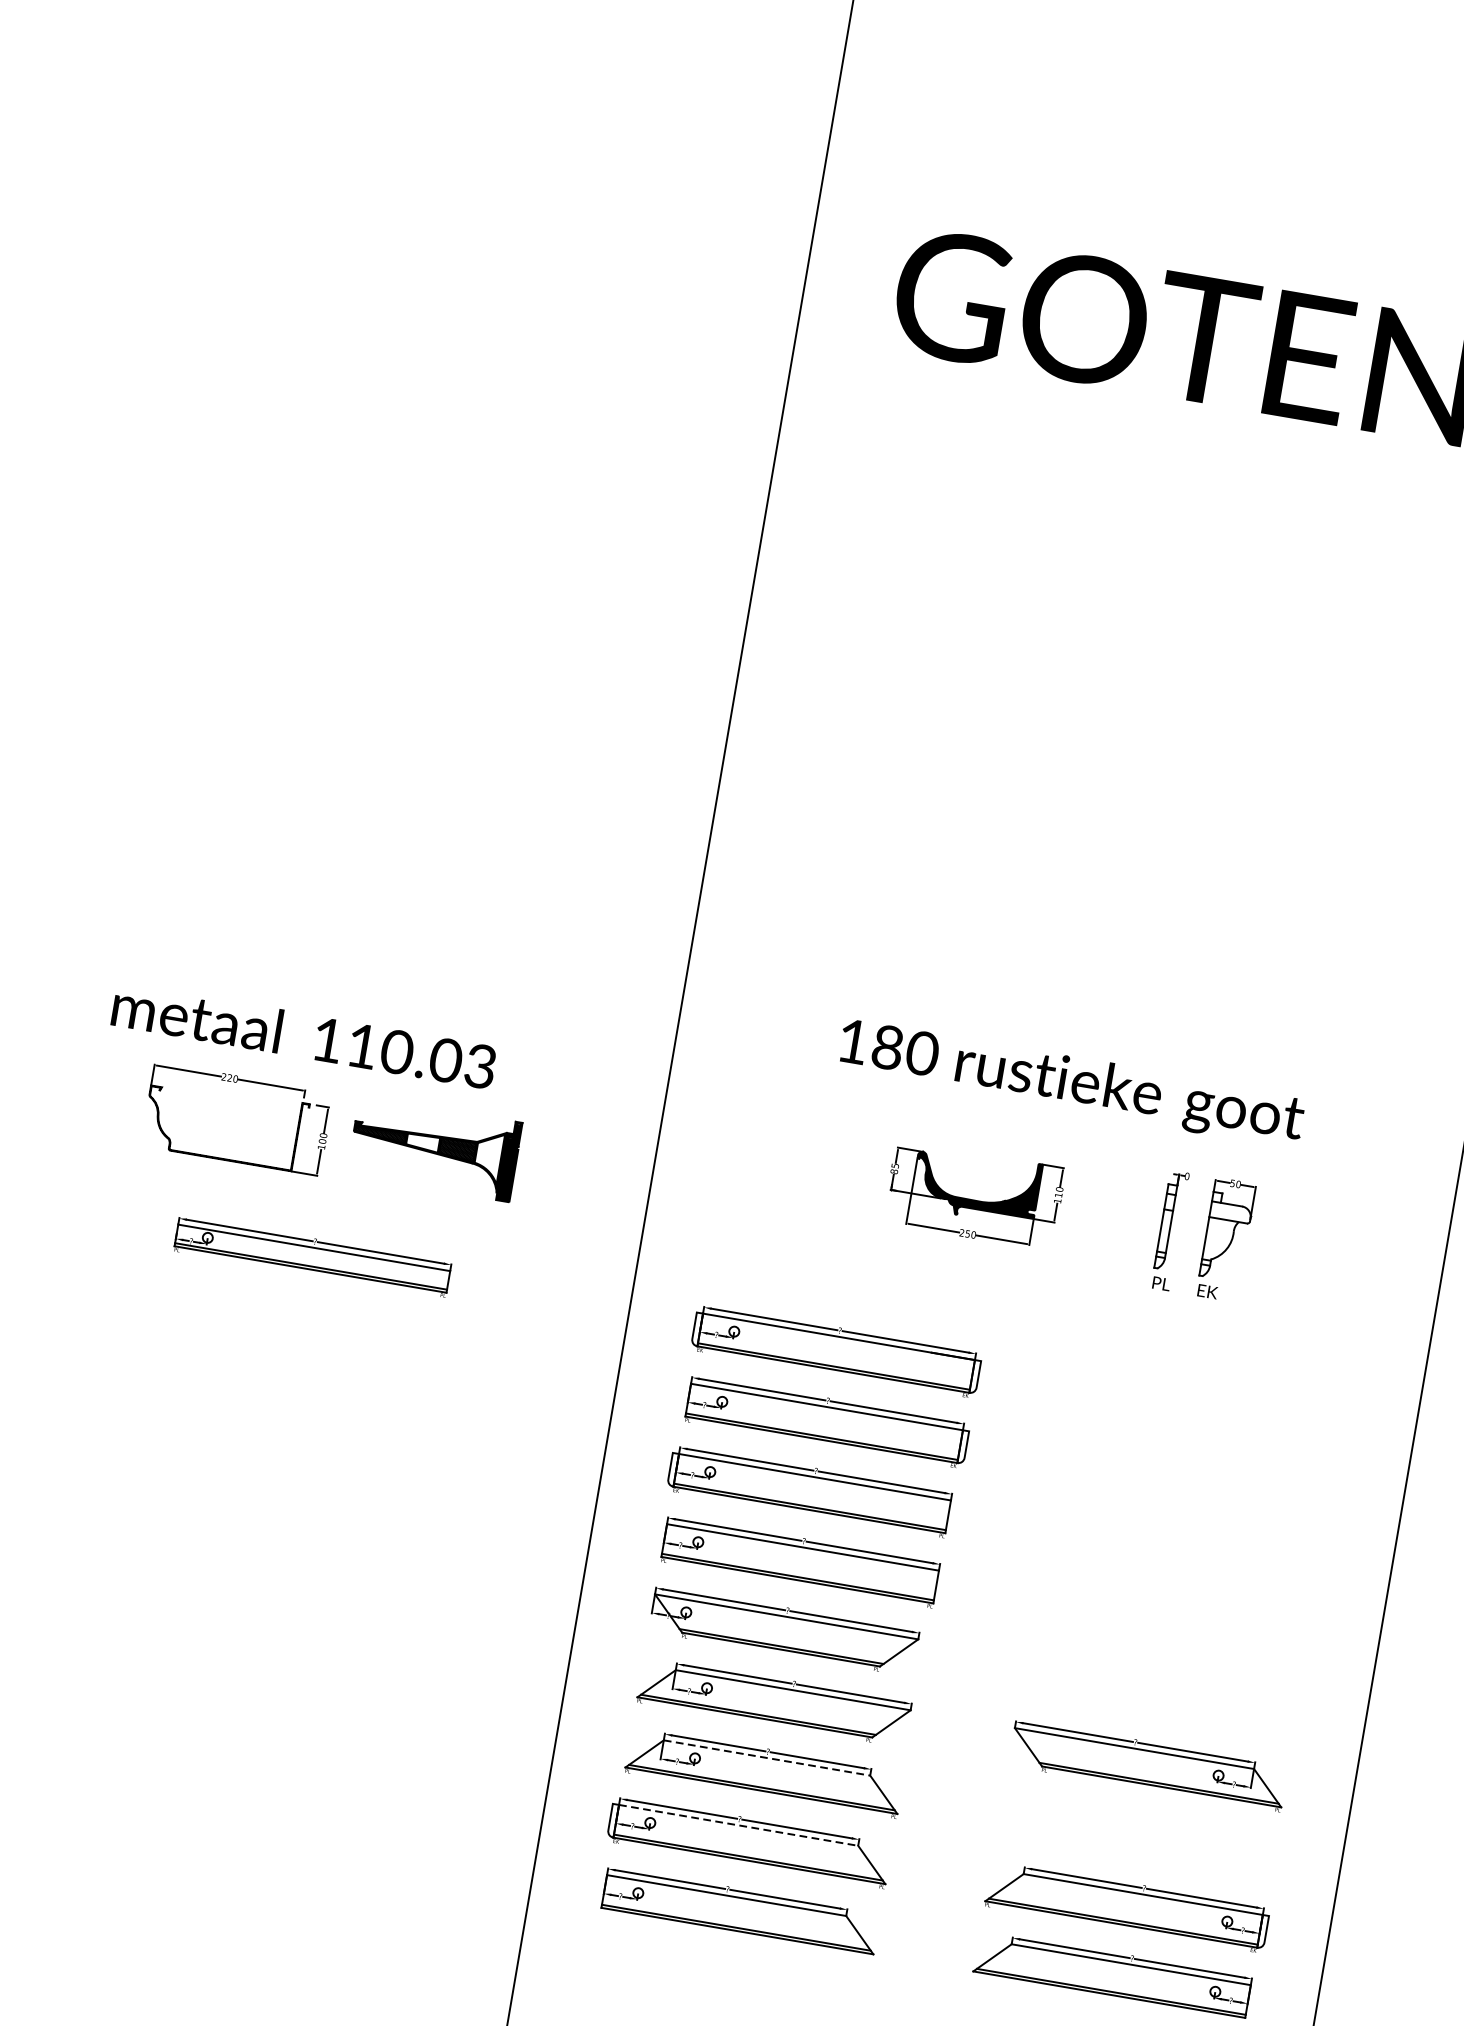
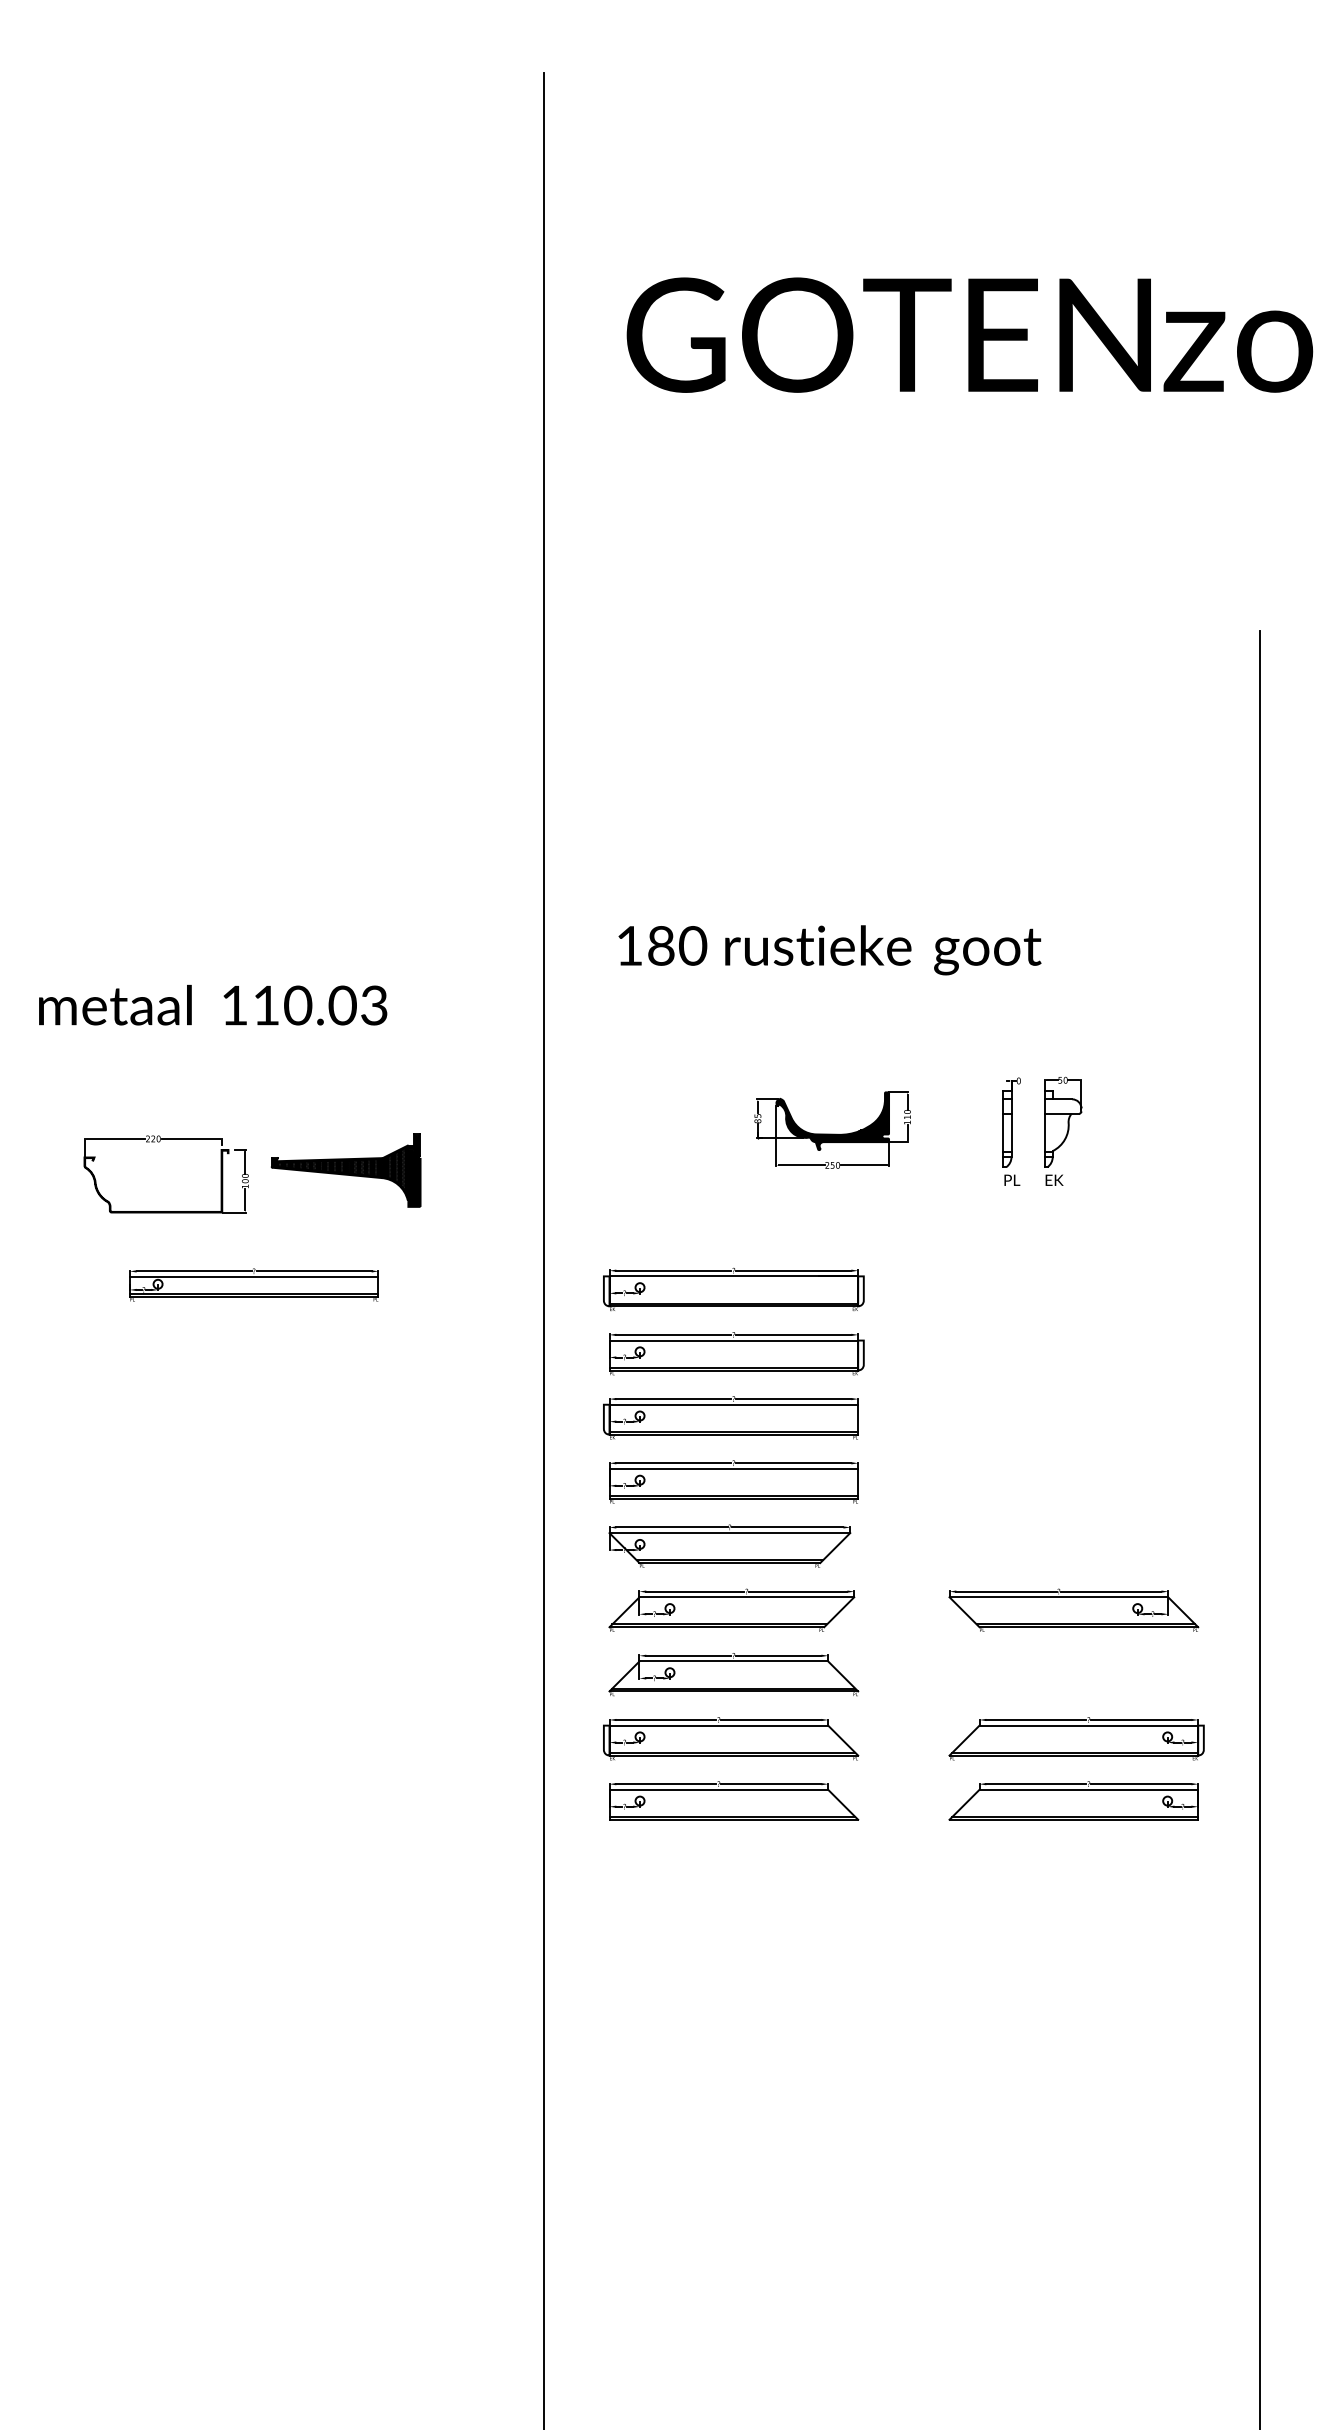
text: (304, 1036) -> (213, 1005), moved
text: (1070, 1083) -> (829, 950), moved
hatch: (422, 1142) -> (334, 1166), added
hatch: (487, 1156) -> (394, 1169), added
line: (767, 1758) -> (734, 1661), dashed -> solid
line: (739, 1825) -> (719, 1725), dashed -> solid

